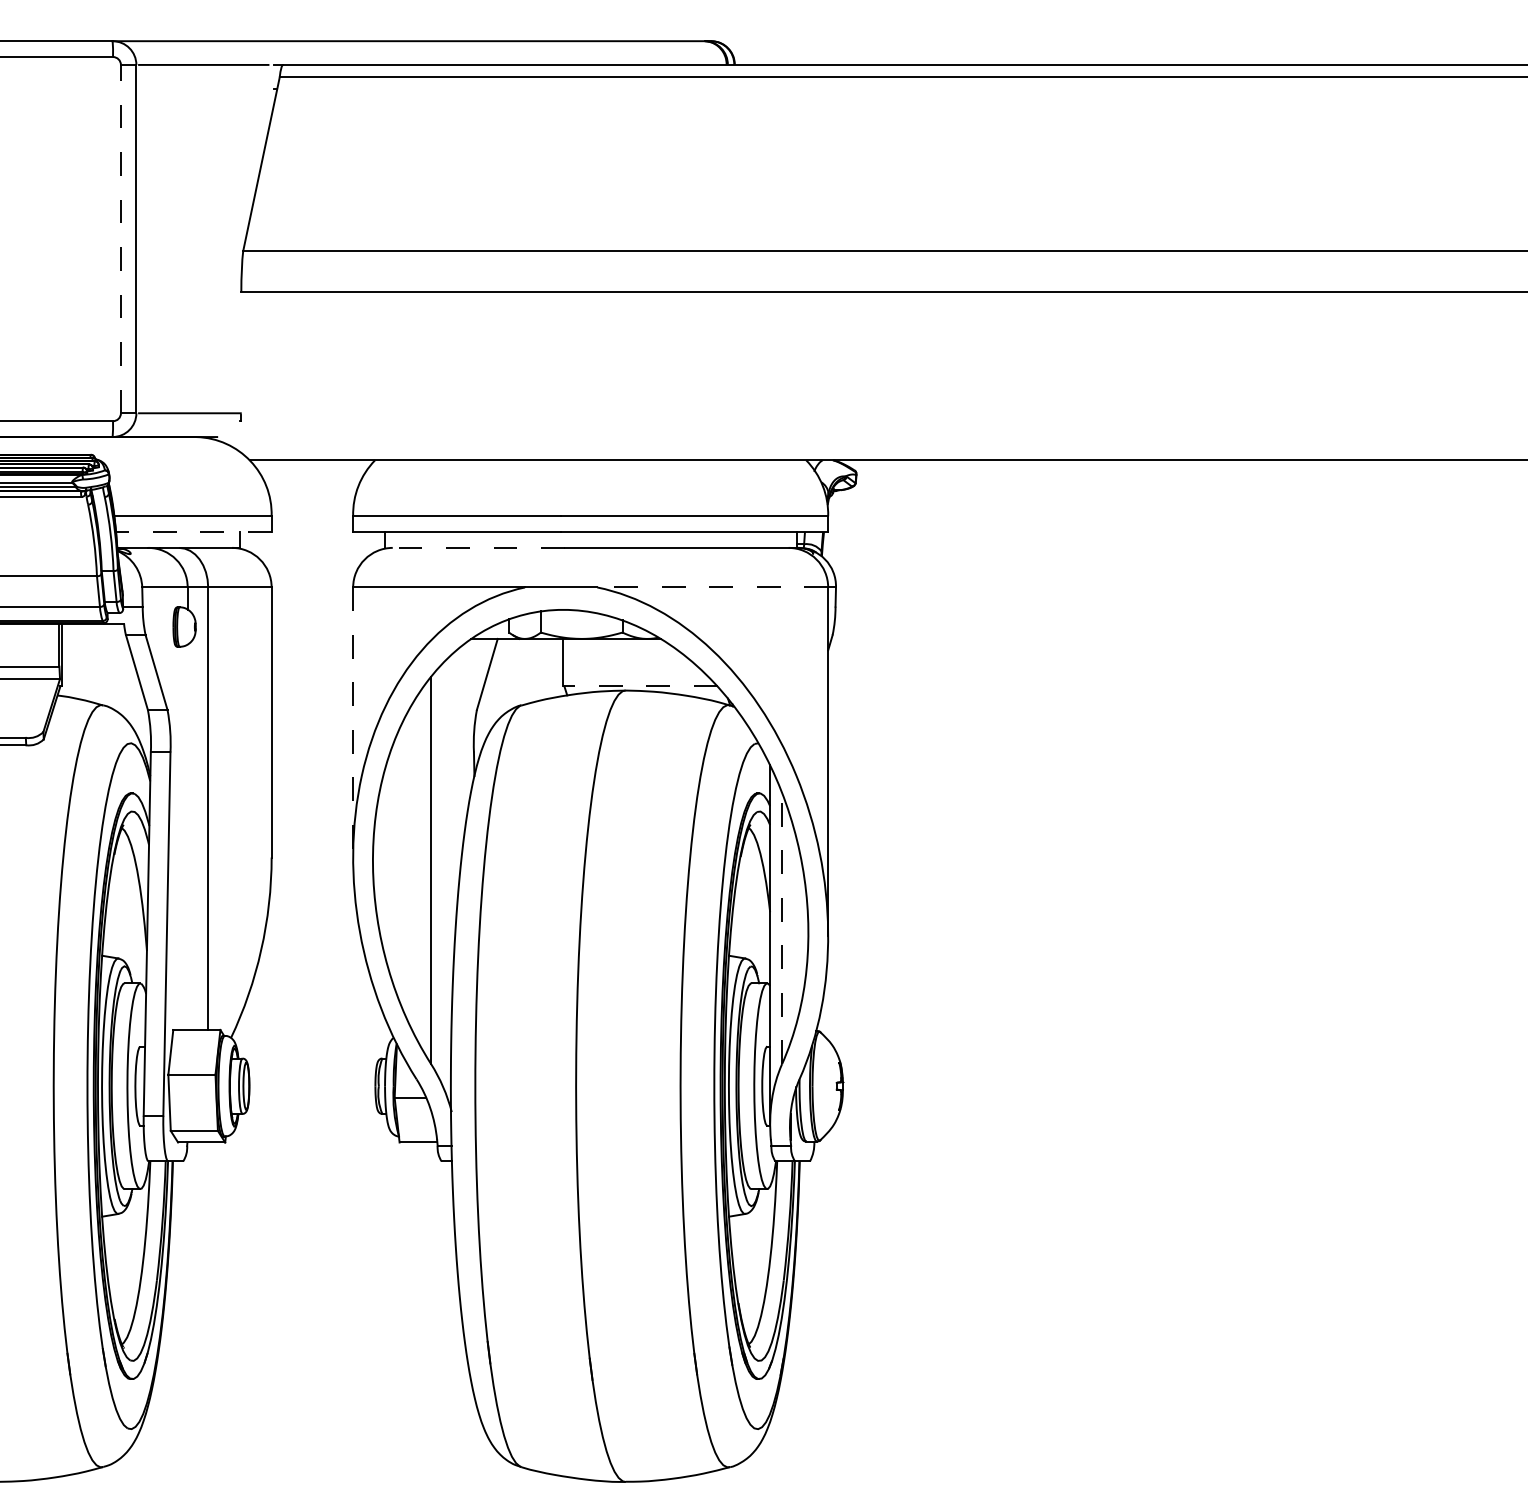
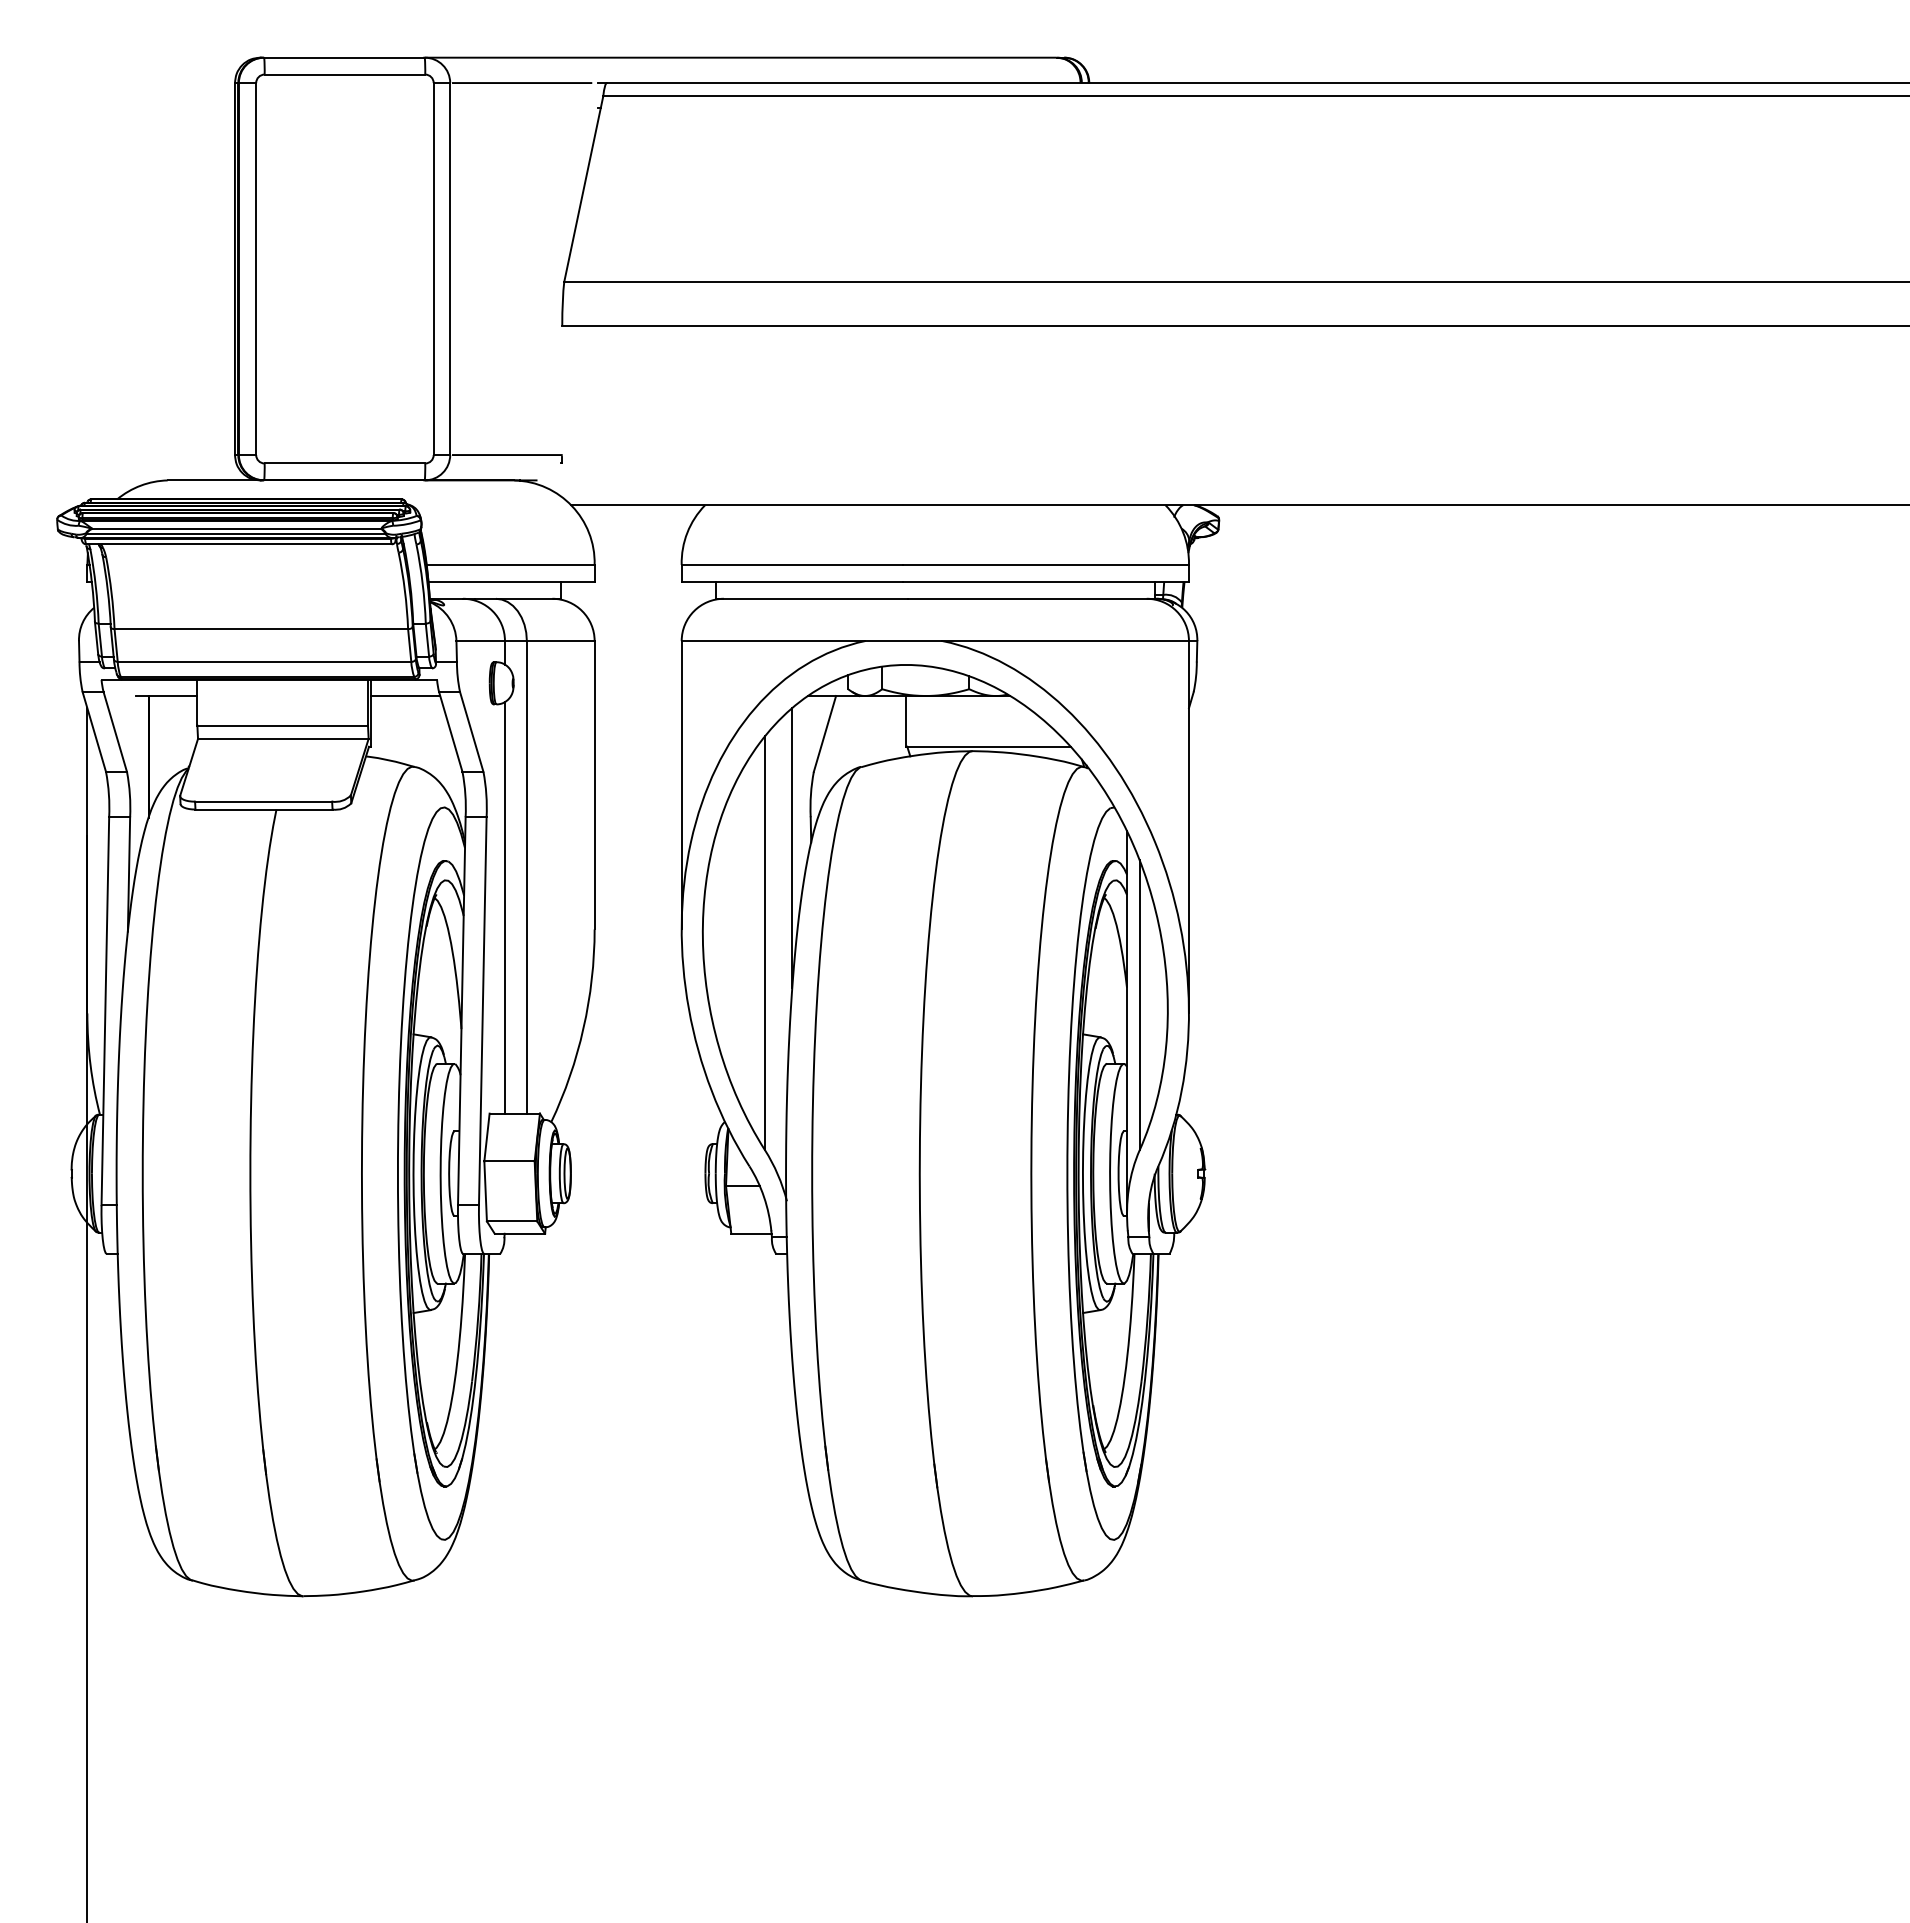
line: (120, 239) -> (433, 269), dashed -> solid
line: (193, 531) -> (511, 581), dashed -> solid
line: (474, 547) -> (811, 598), dashed -> solid
line: (712, 587) -> (1065, 641), dashed -> solid
line: (94, 639) -> (405, 696), added
line: (640, 686) -> (988, 746), dashed -> solid
line: (352, 722) -> (681, 785), dashed -> solid
line: (456, 780) -> (792, 847), added
line: (187, 836) -> (504, 907), added
line: (781, 928) -> (1139, 1005), dashed -> solid

